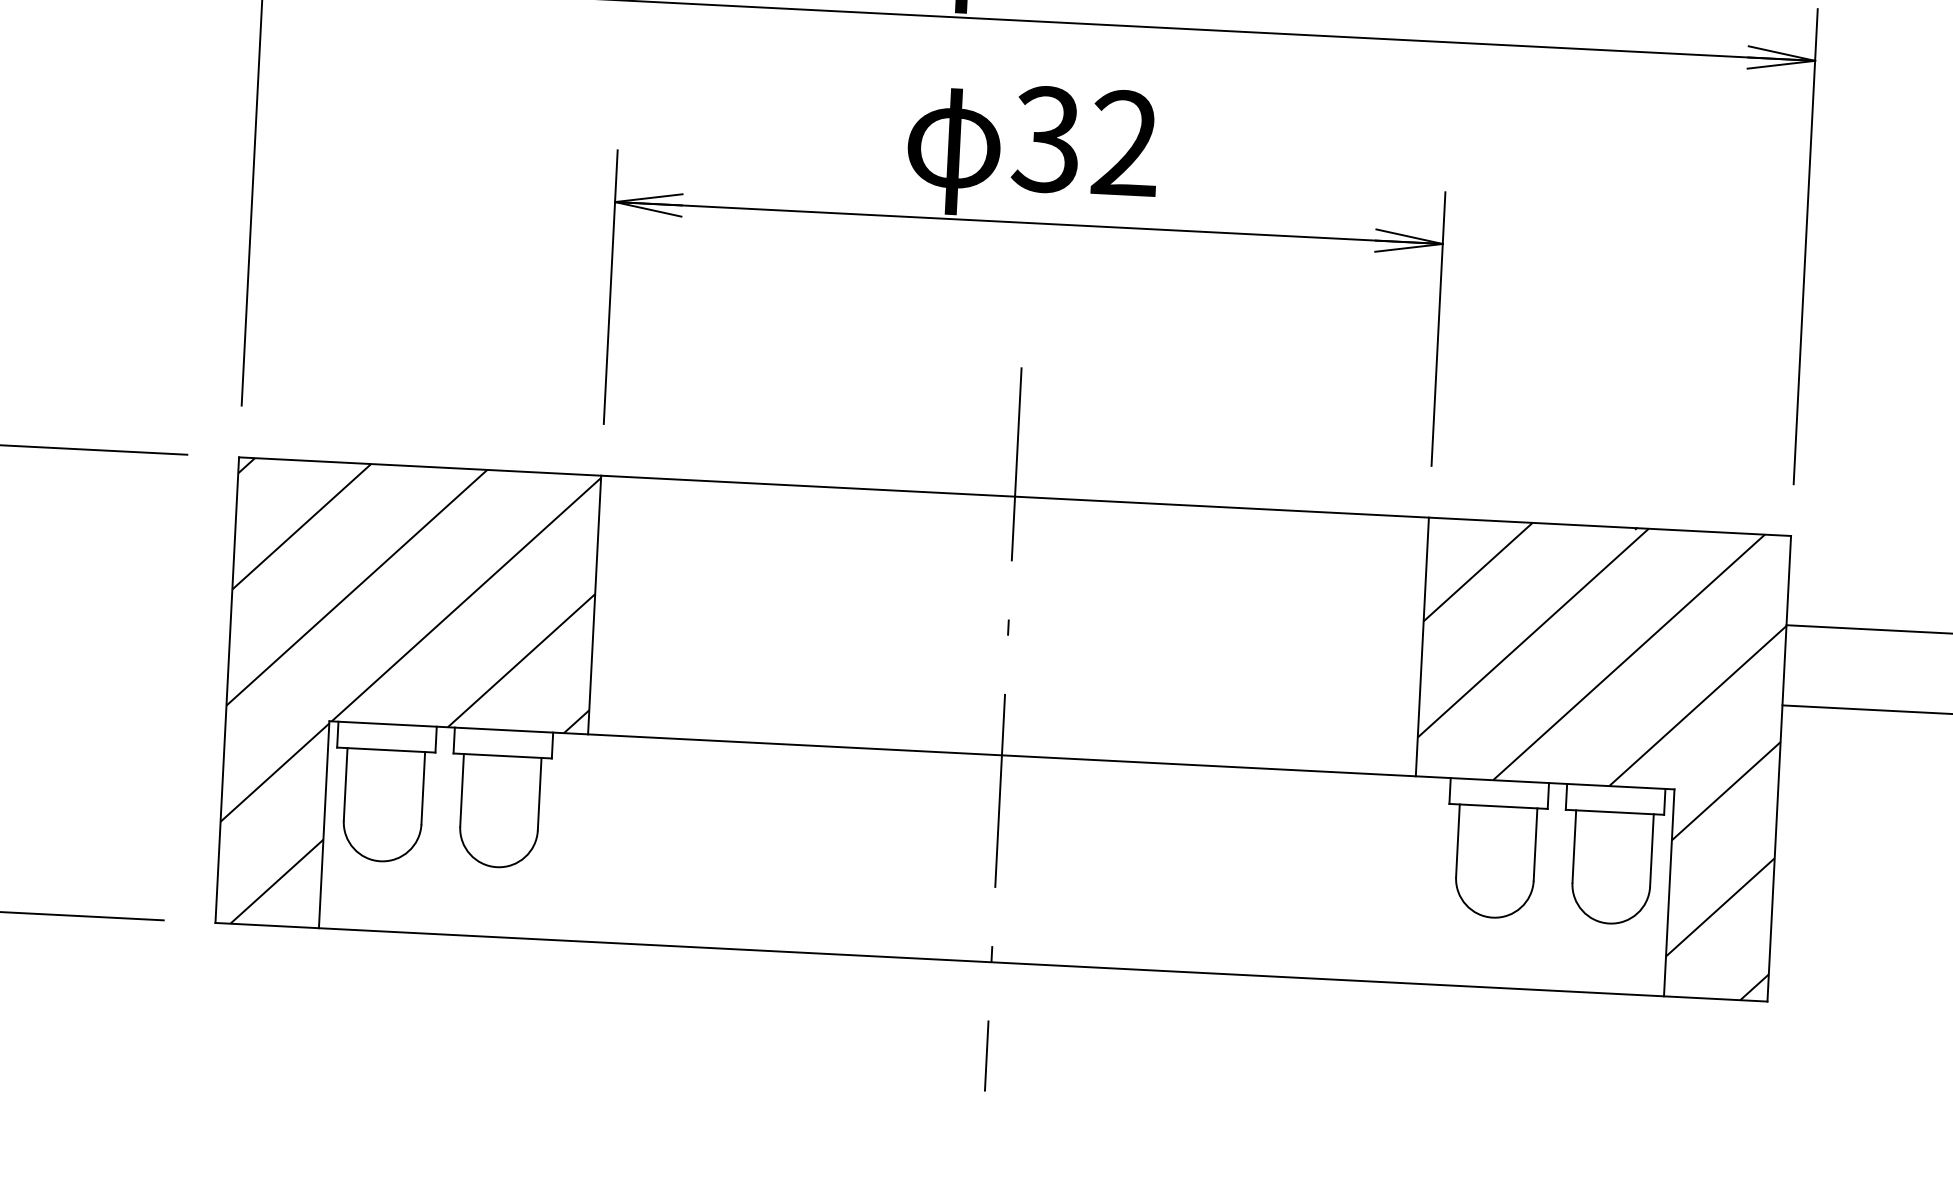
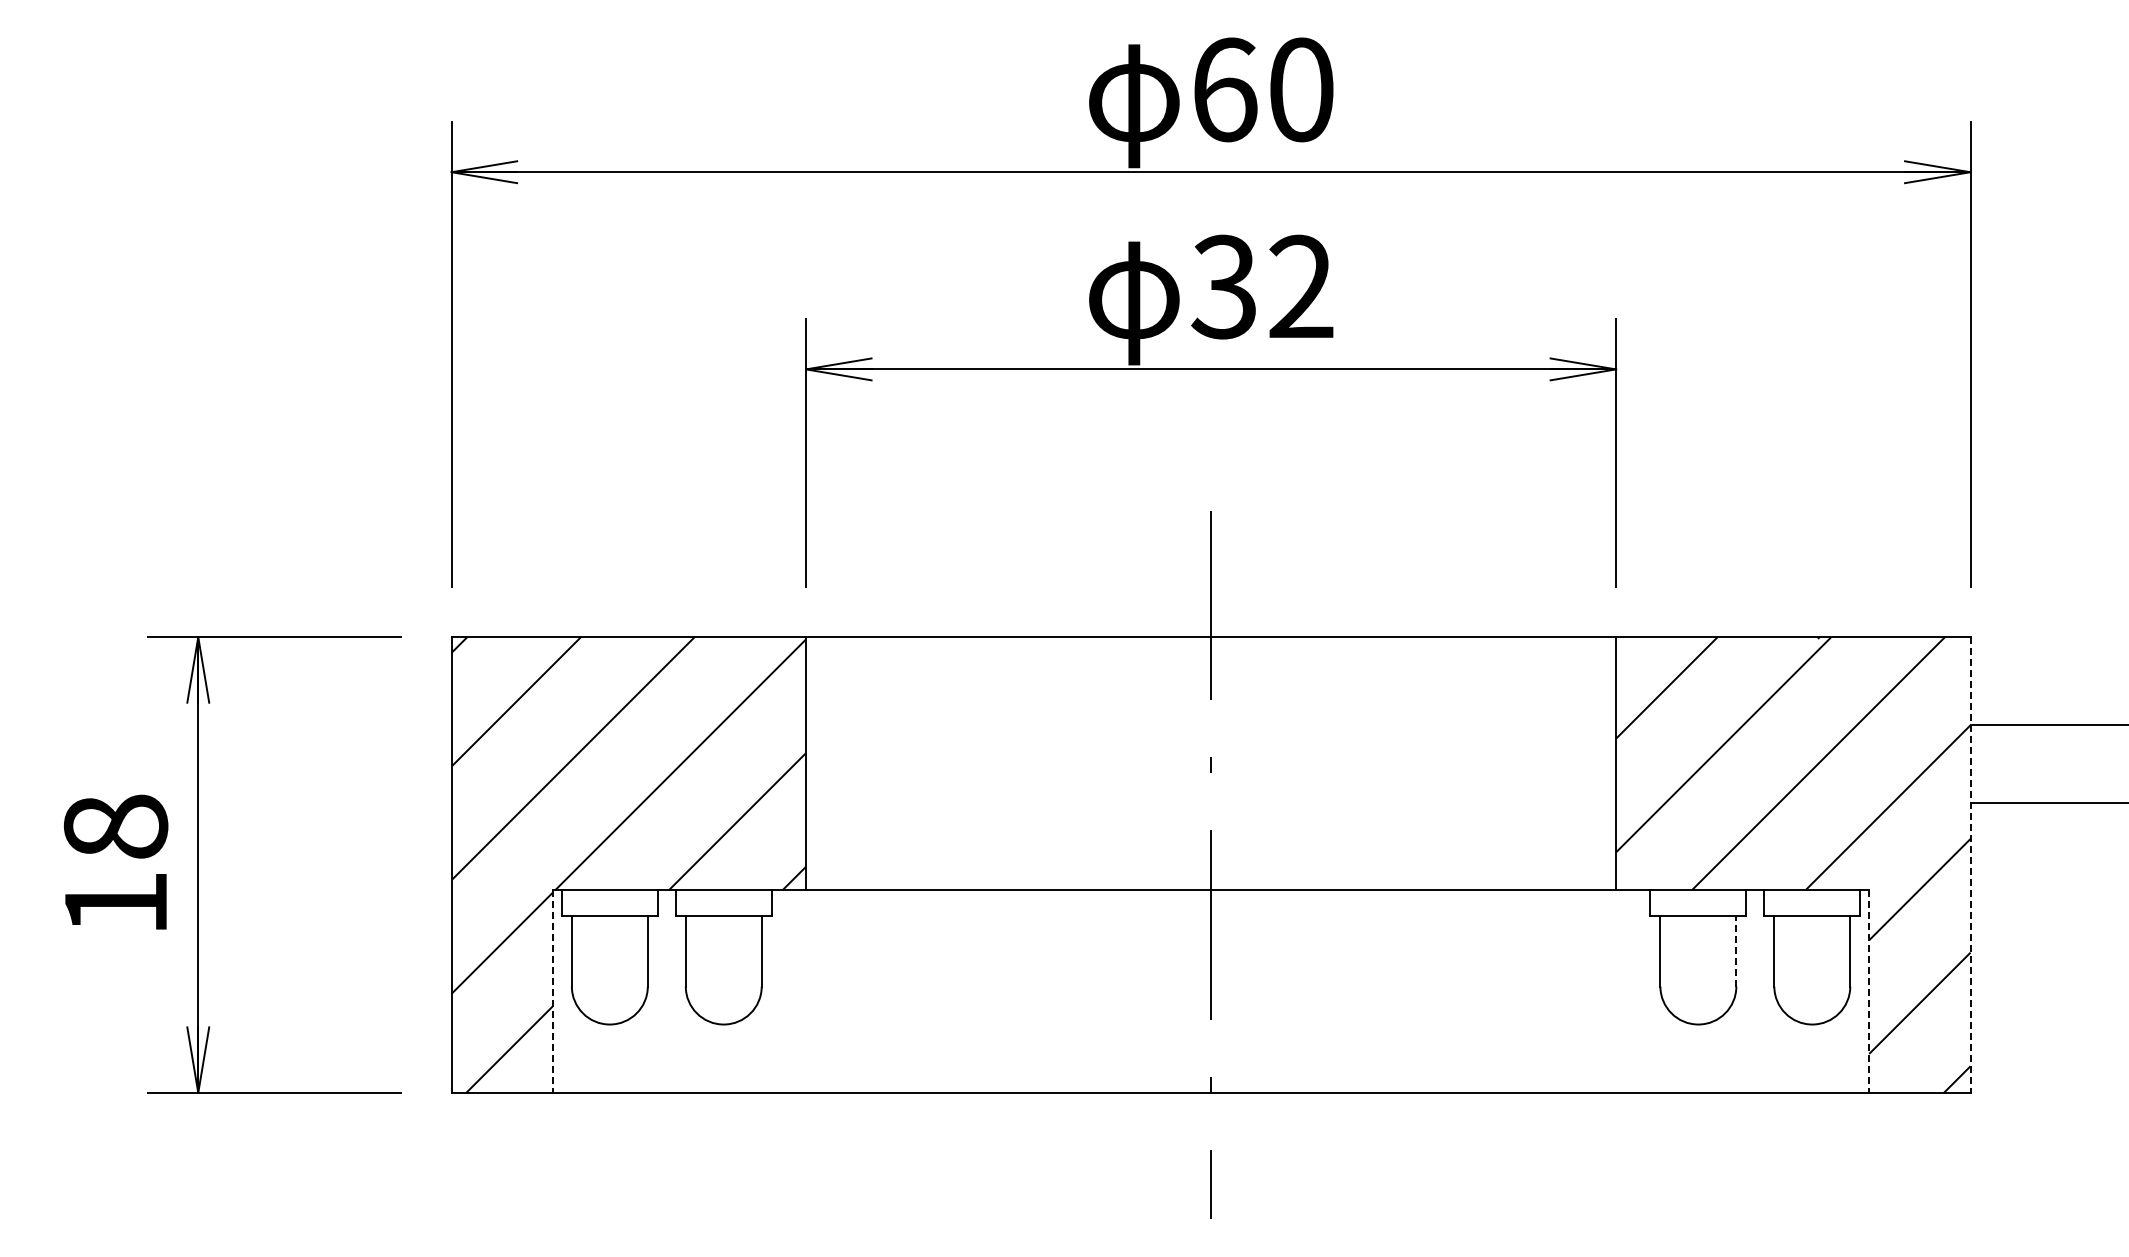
line: (1779, 769) -> (1970, 865), solid -> dashed
line: (323, 825) -> (552, 992), solid -> dashed
line: (1535, 843) -> (1736, 950), solid -> dashed
line: (1669, 893) -> (1869, 992), solid -> dashed

